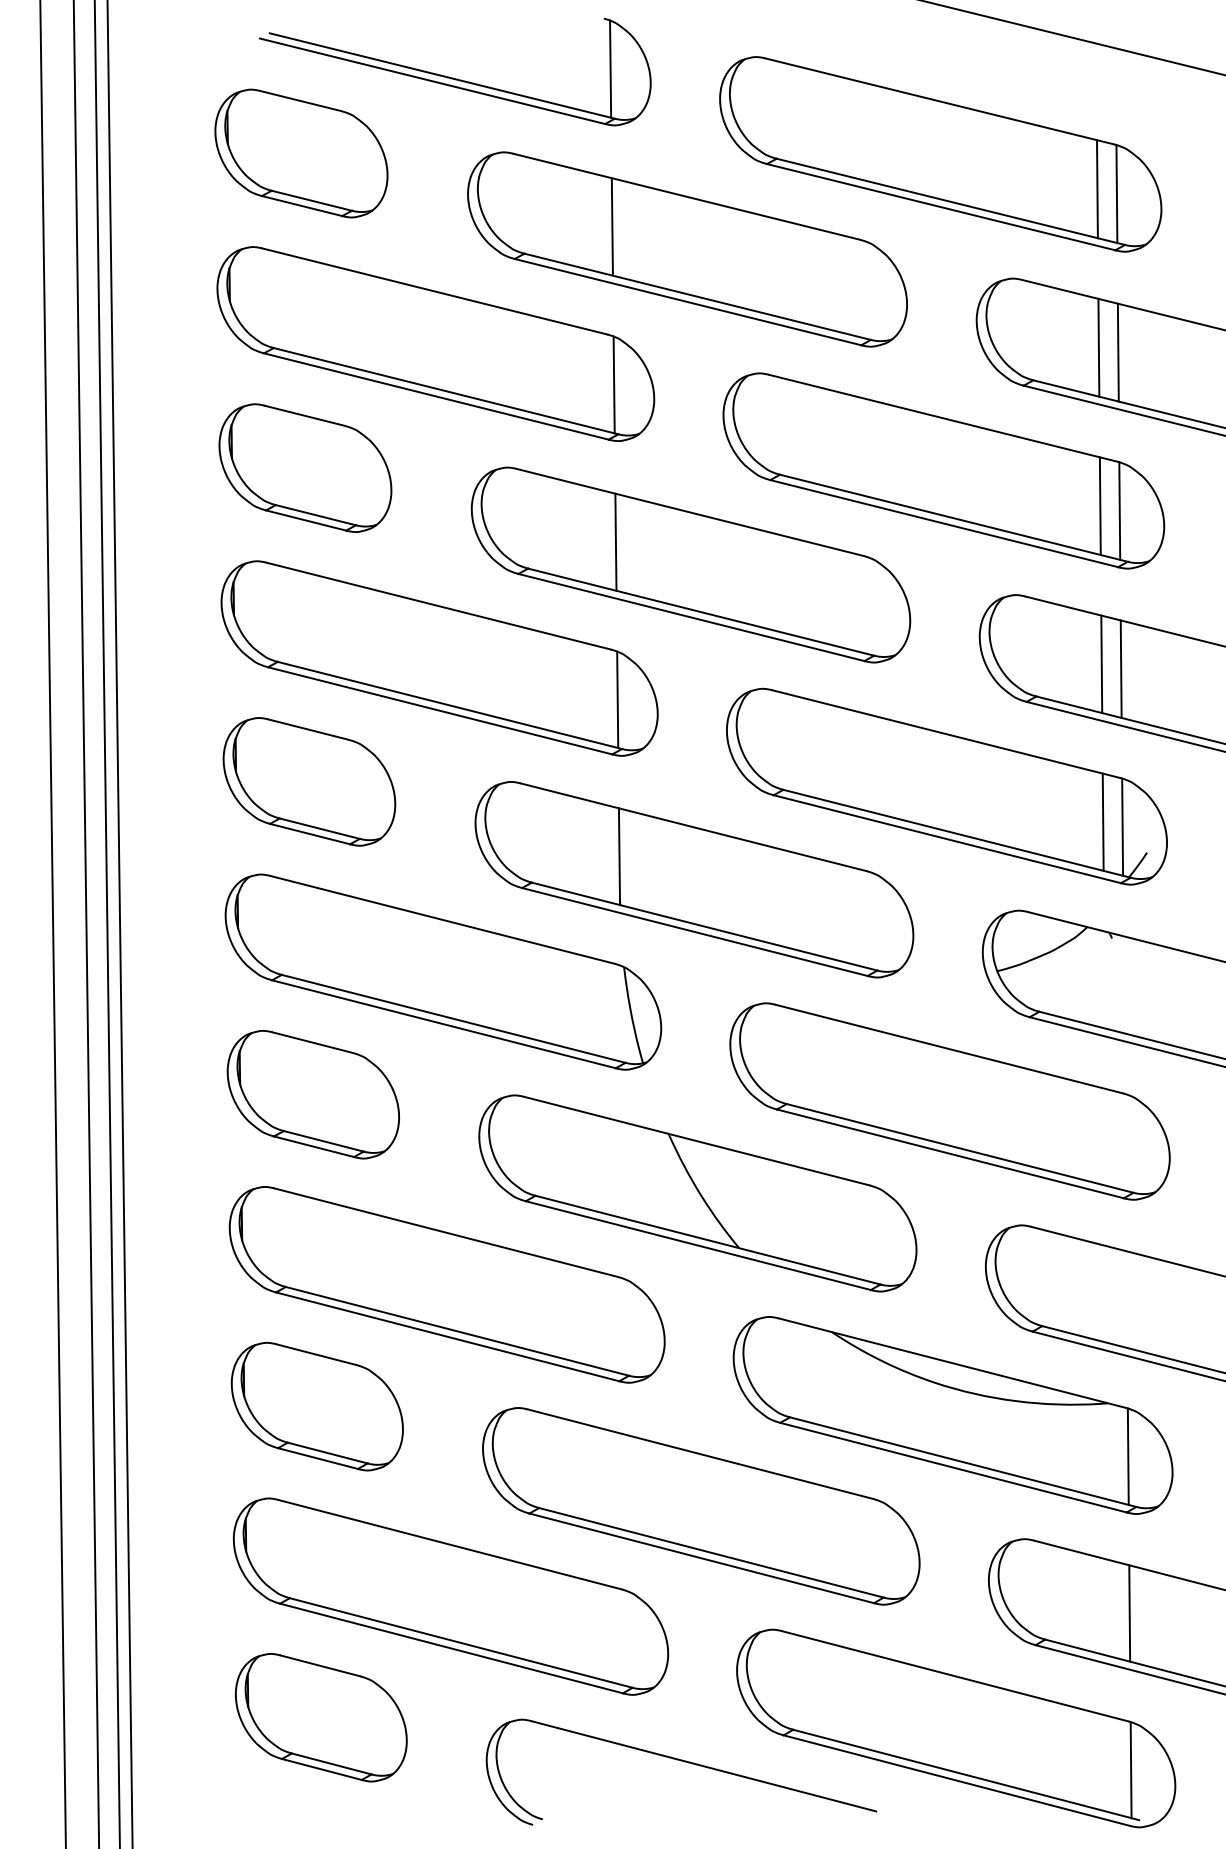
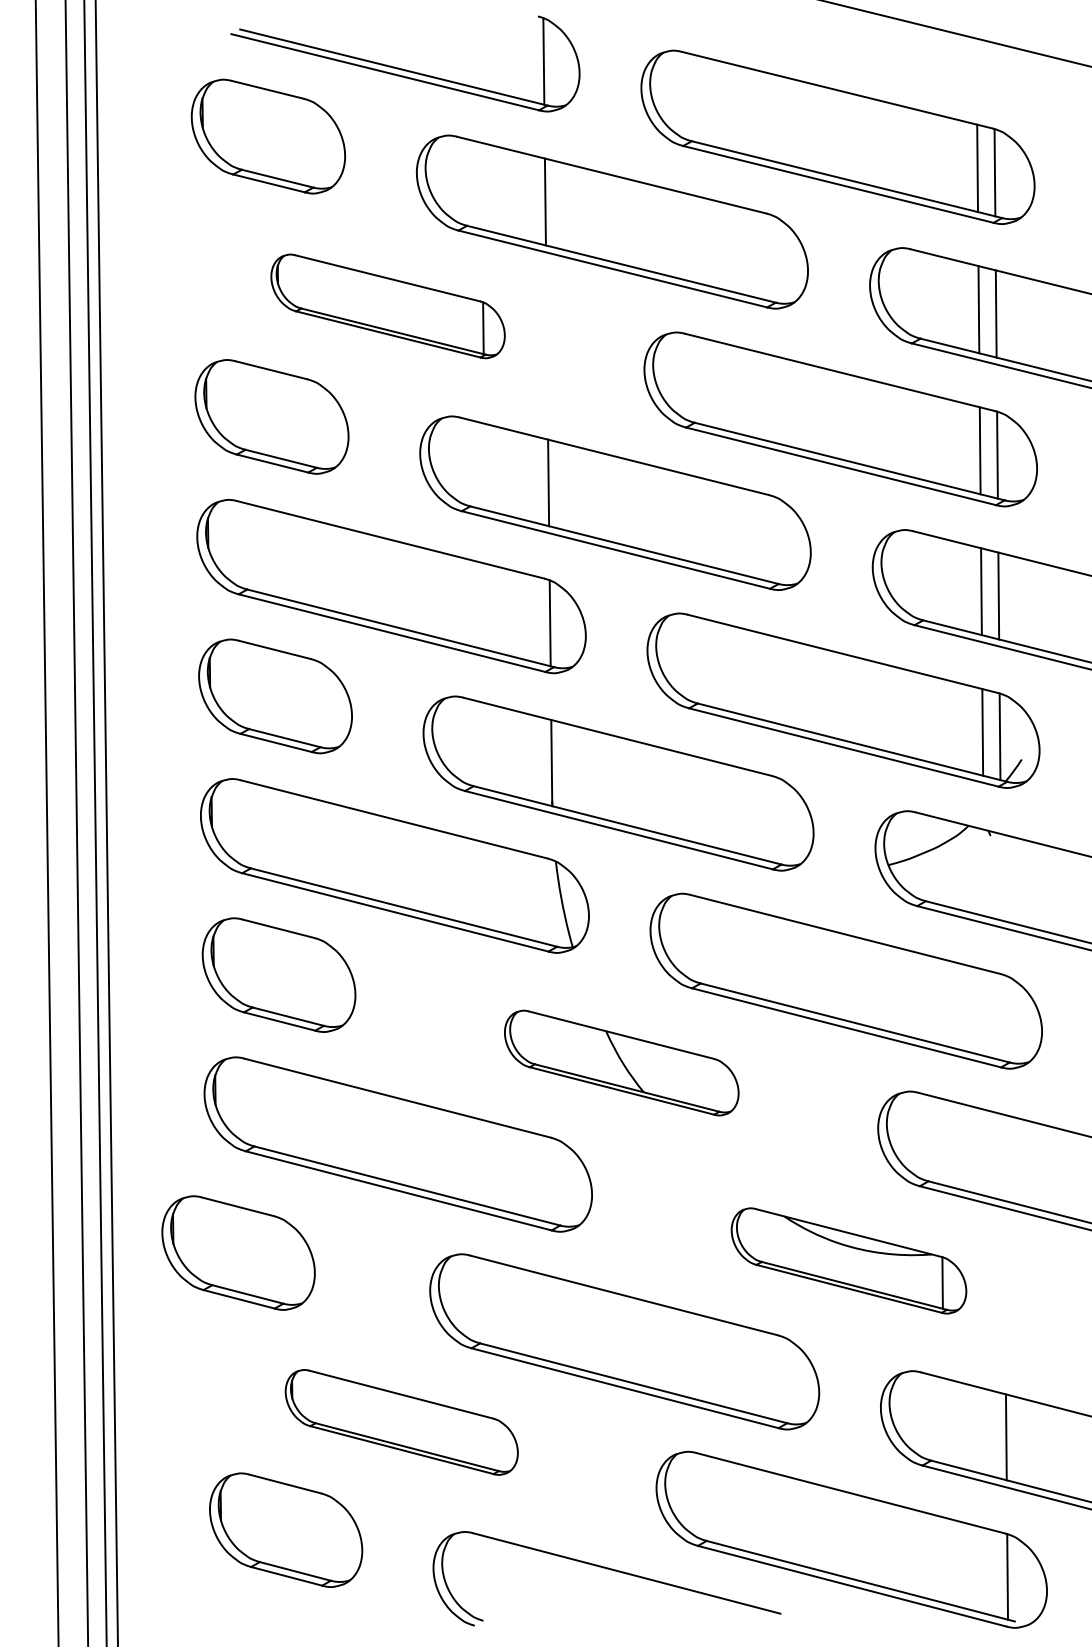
part: (435, 344) -> (387, 306), size x0.6
part: (697, 1192) -> (621, 1062), size x0.6
part: (317, 1406) -> (238, 1252), moved
part: (952, 1414) -> (848, 1260), size x0.6
part: (450, 1596) -> (401, 1422), size x0.6

